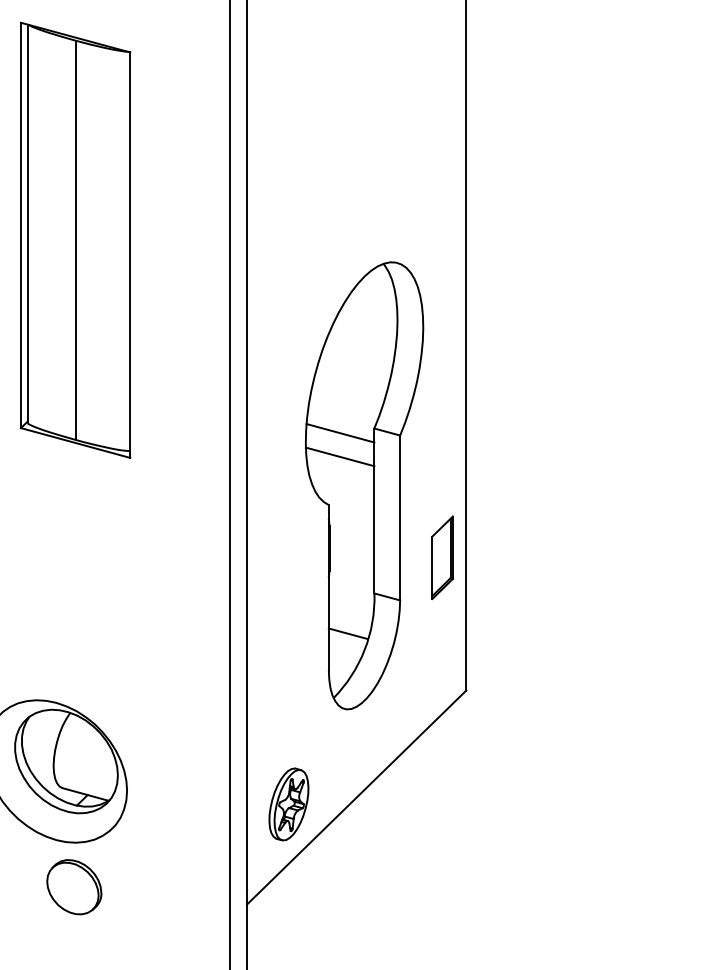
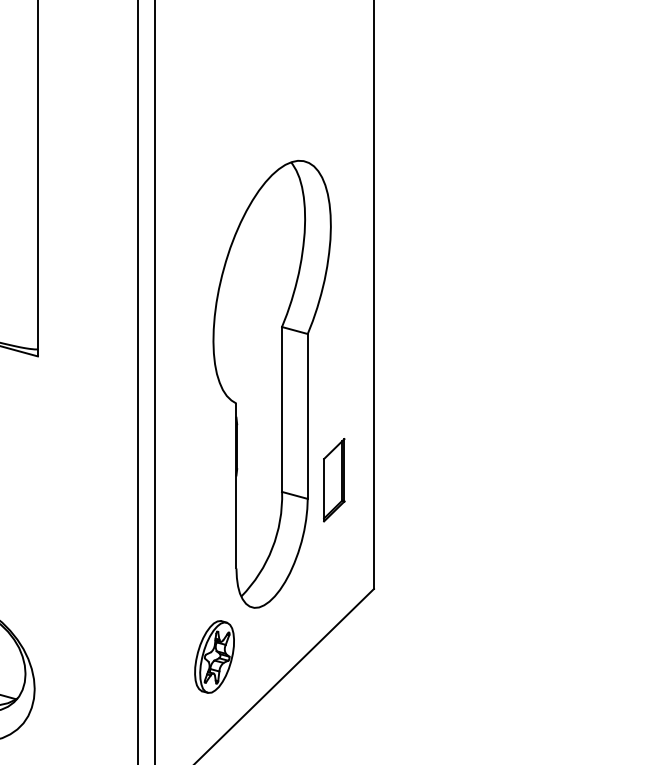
line: (340, 433) -> (248, 331), removed
line: (339, 456) -> (247, 354), removed
part: (442, 557) -> (334, 479), moved
line: (347, 633) -> (255, 531), removed
part: (288, 804) -> (214, 656), moved

